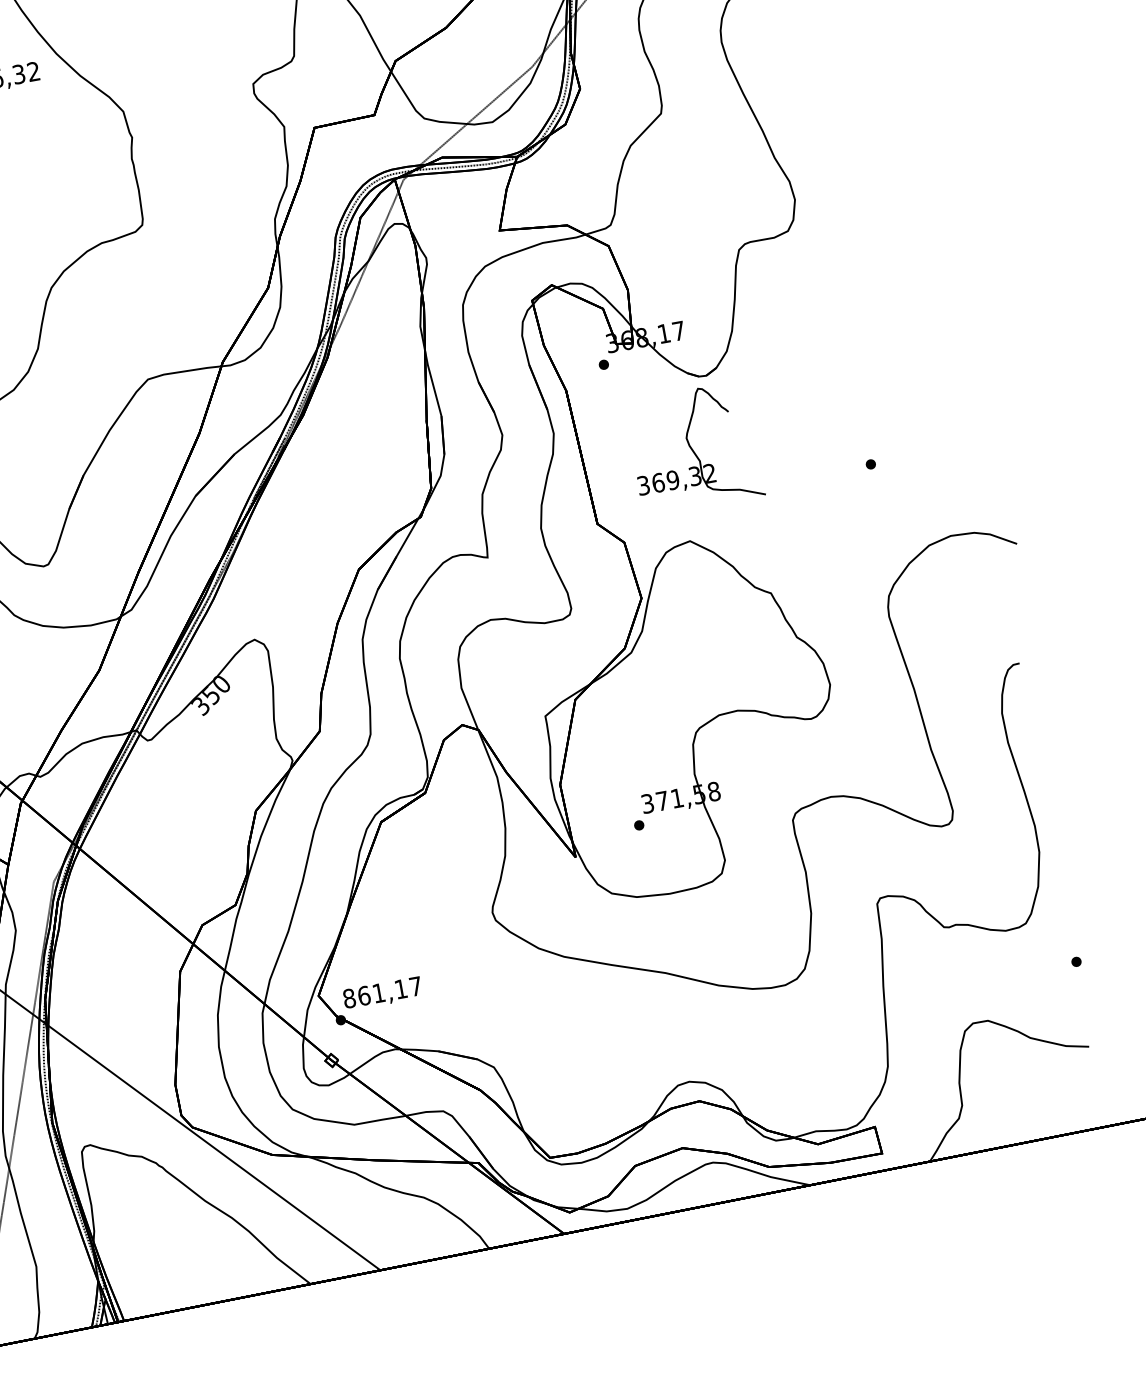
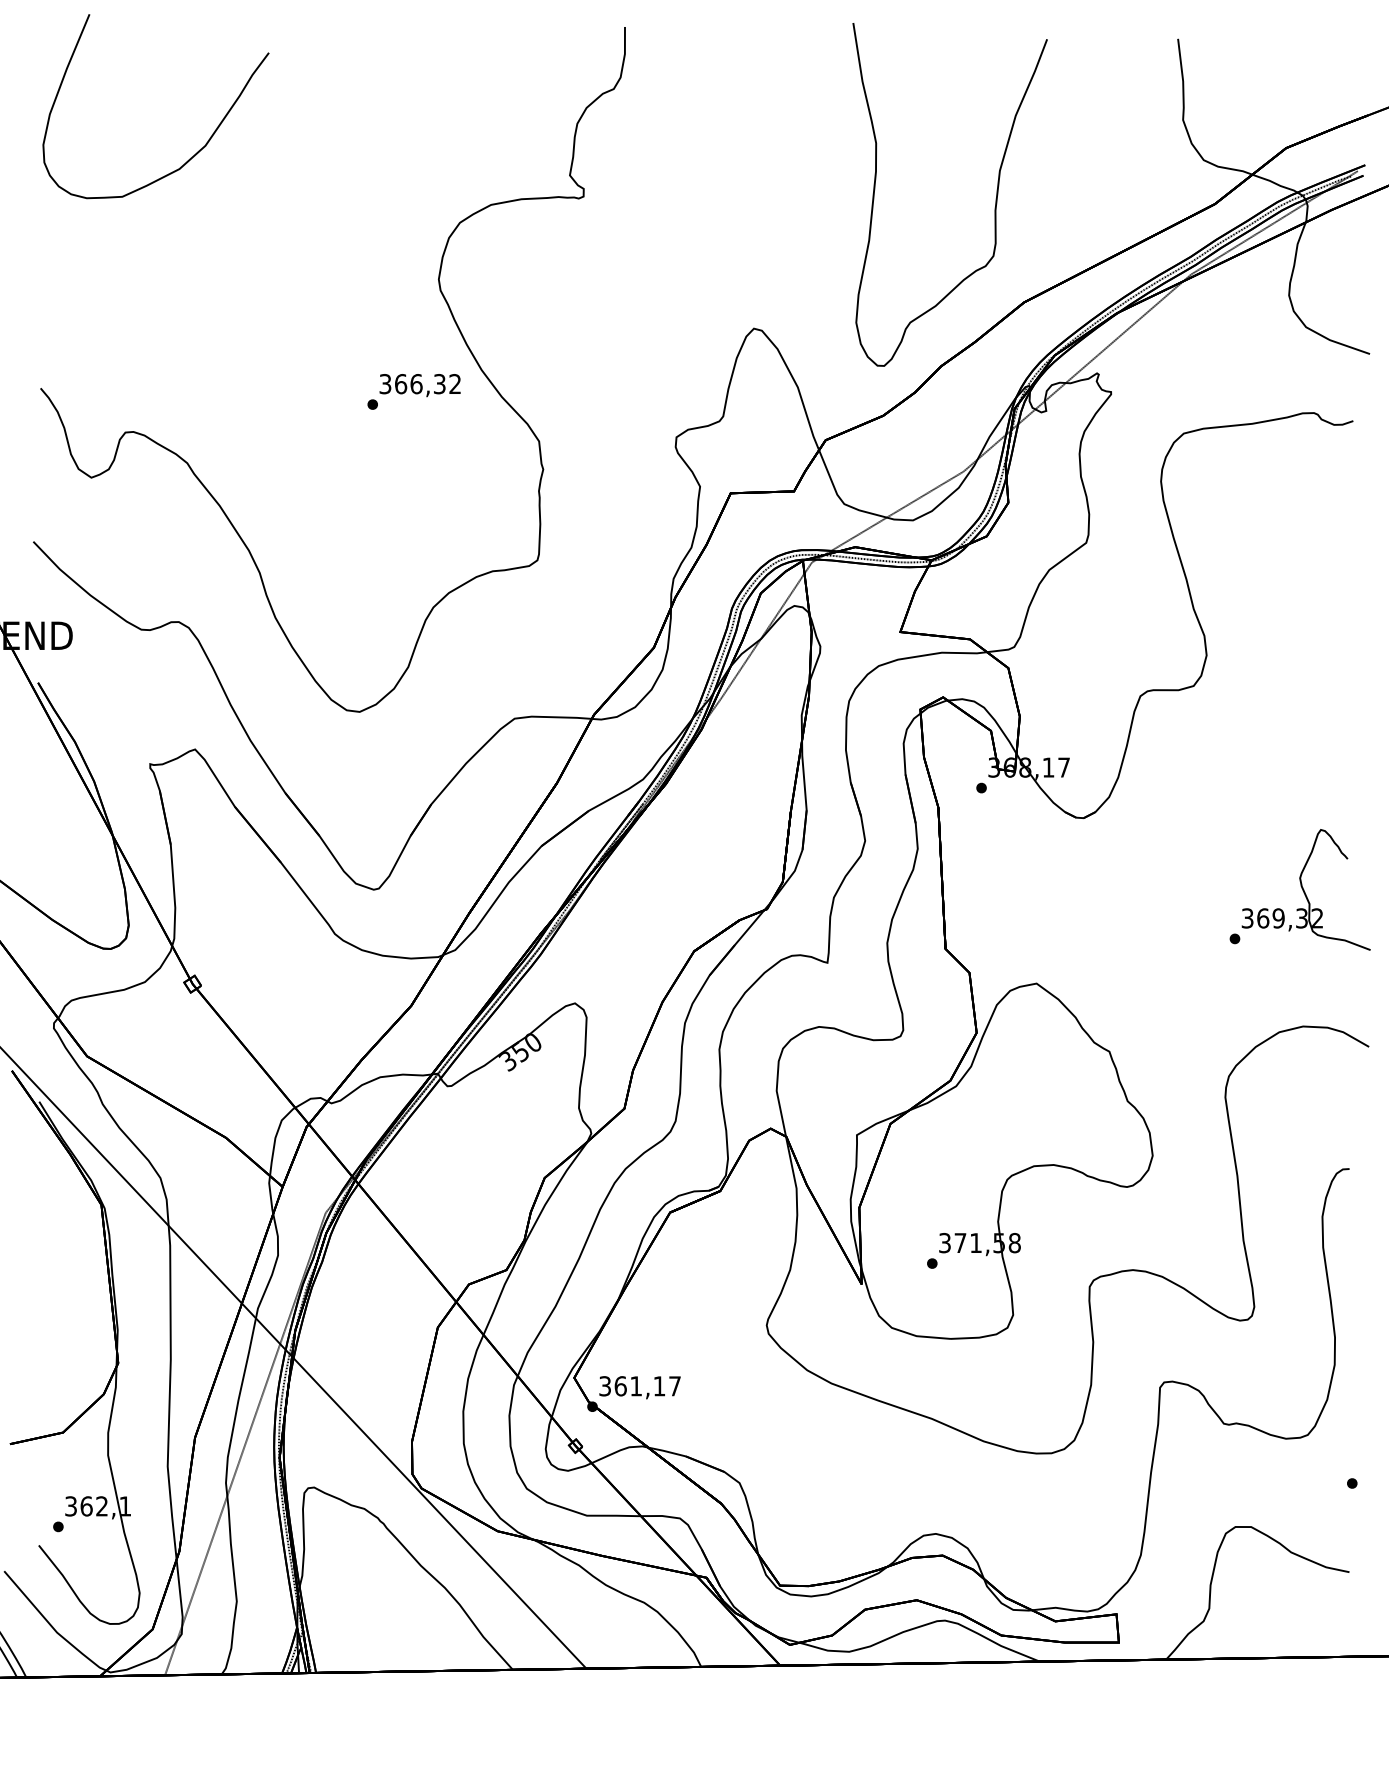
part: (693, 448) -> (1305, 889), moved
text: (349, 998) -> (605, 1386), 861,17 -> 361,17

